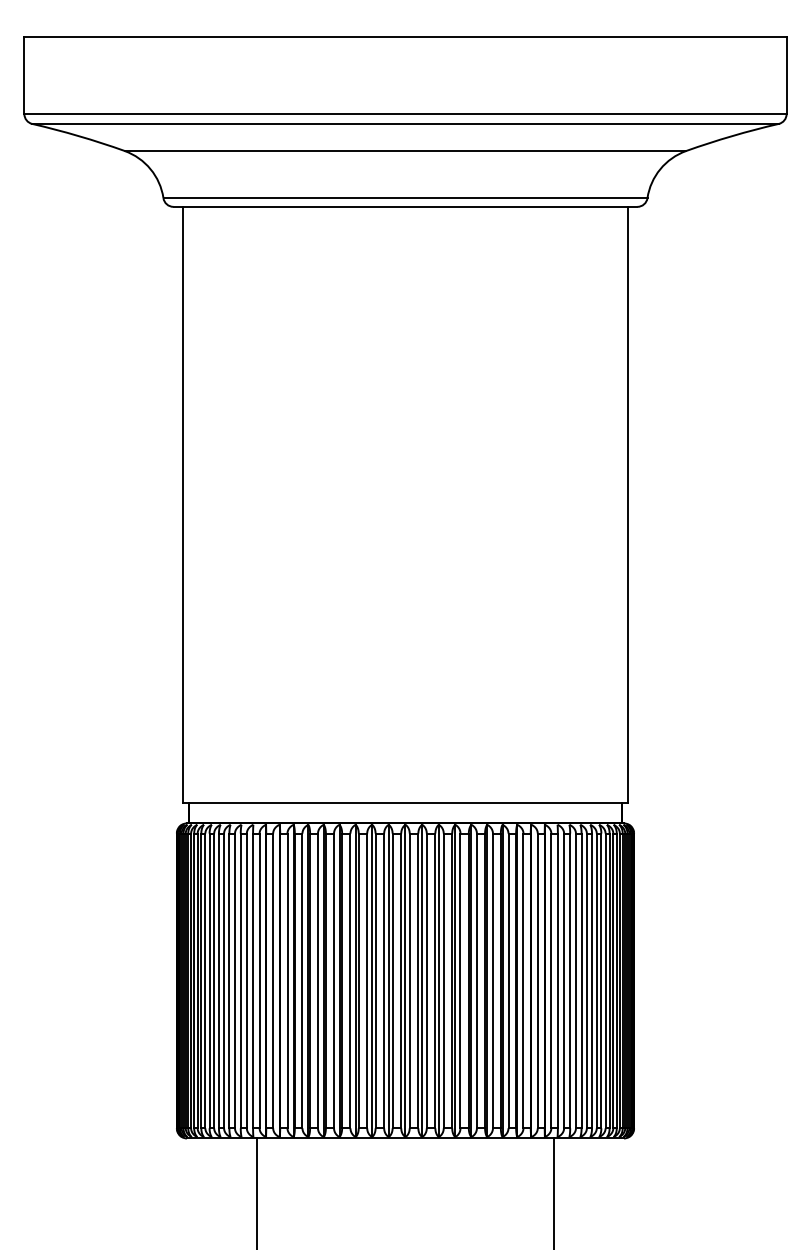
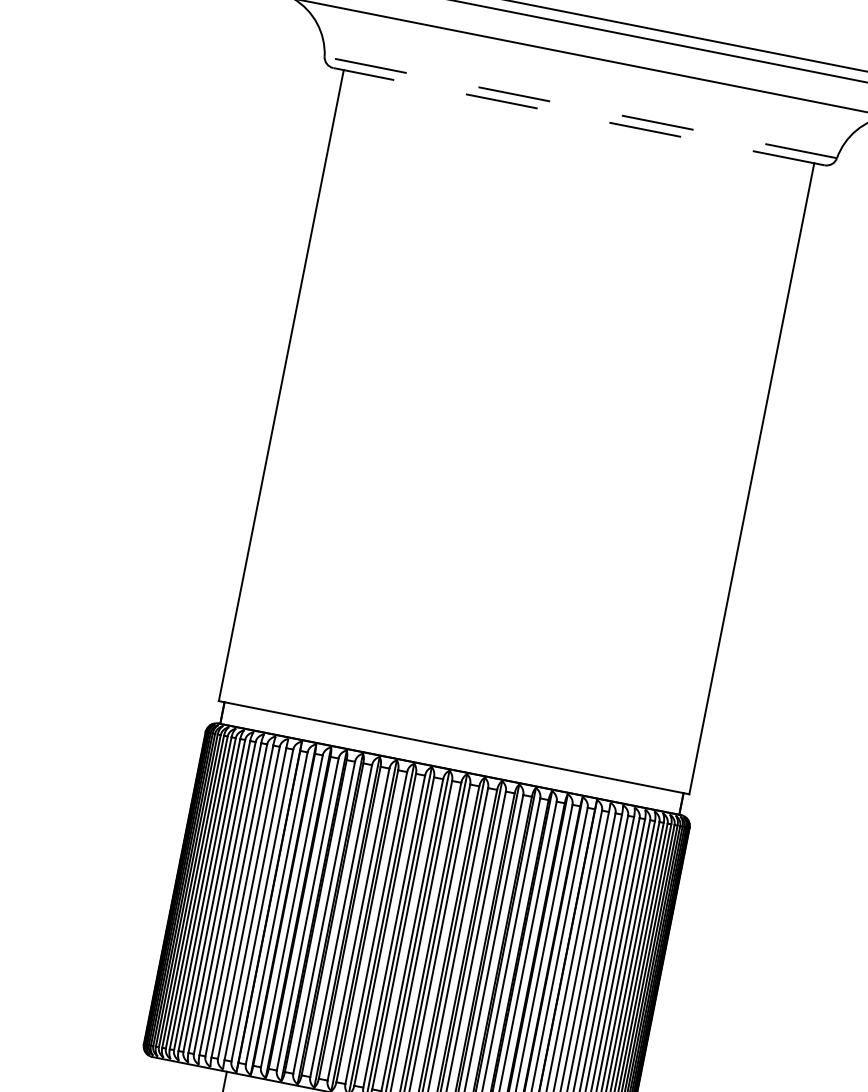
line: (405, 198) -> (580, 107), solid -> dashed
line: (405, 206) -> (579, 116), solid -> dashed

